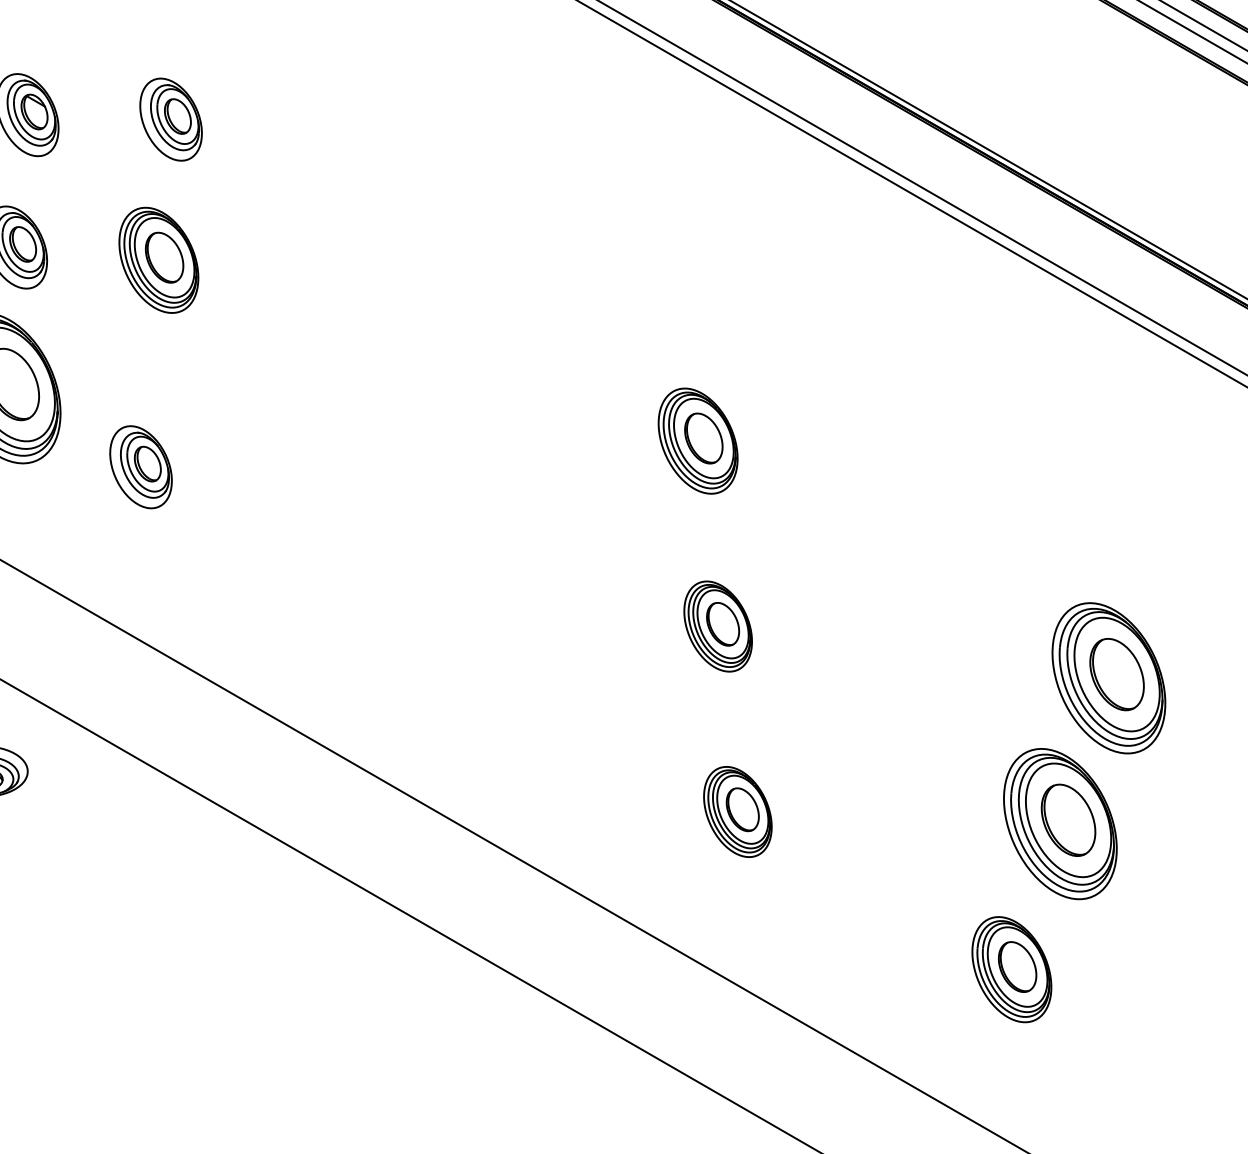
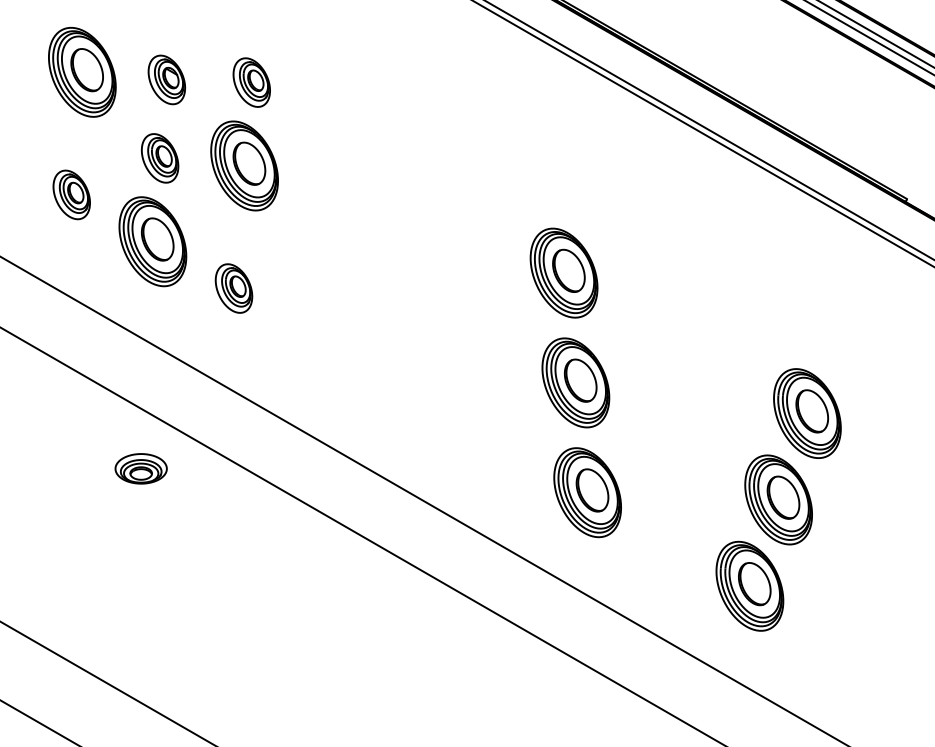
part: (158, 259) -> (244, 165), size x1.43
part: (697, 440) -> (563, 272), size x1.43
part: (717, 625) -> (575, 382), size x1.67
part: (737, 811) -> (587, 492), size x1.67
part: (1011, 968) -> (749, 585), size x1.43

